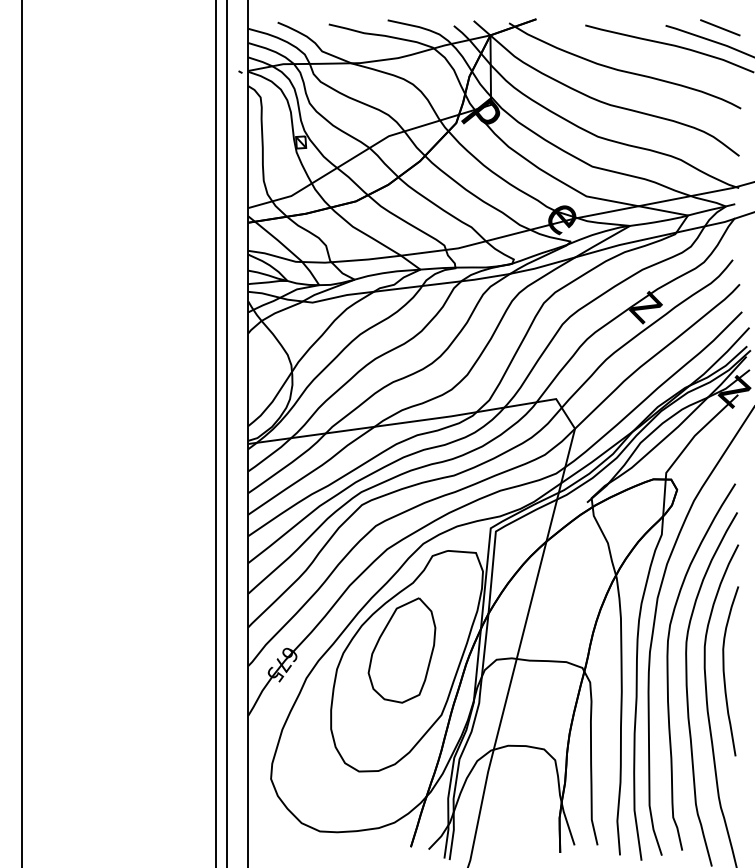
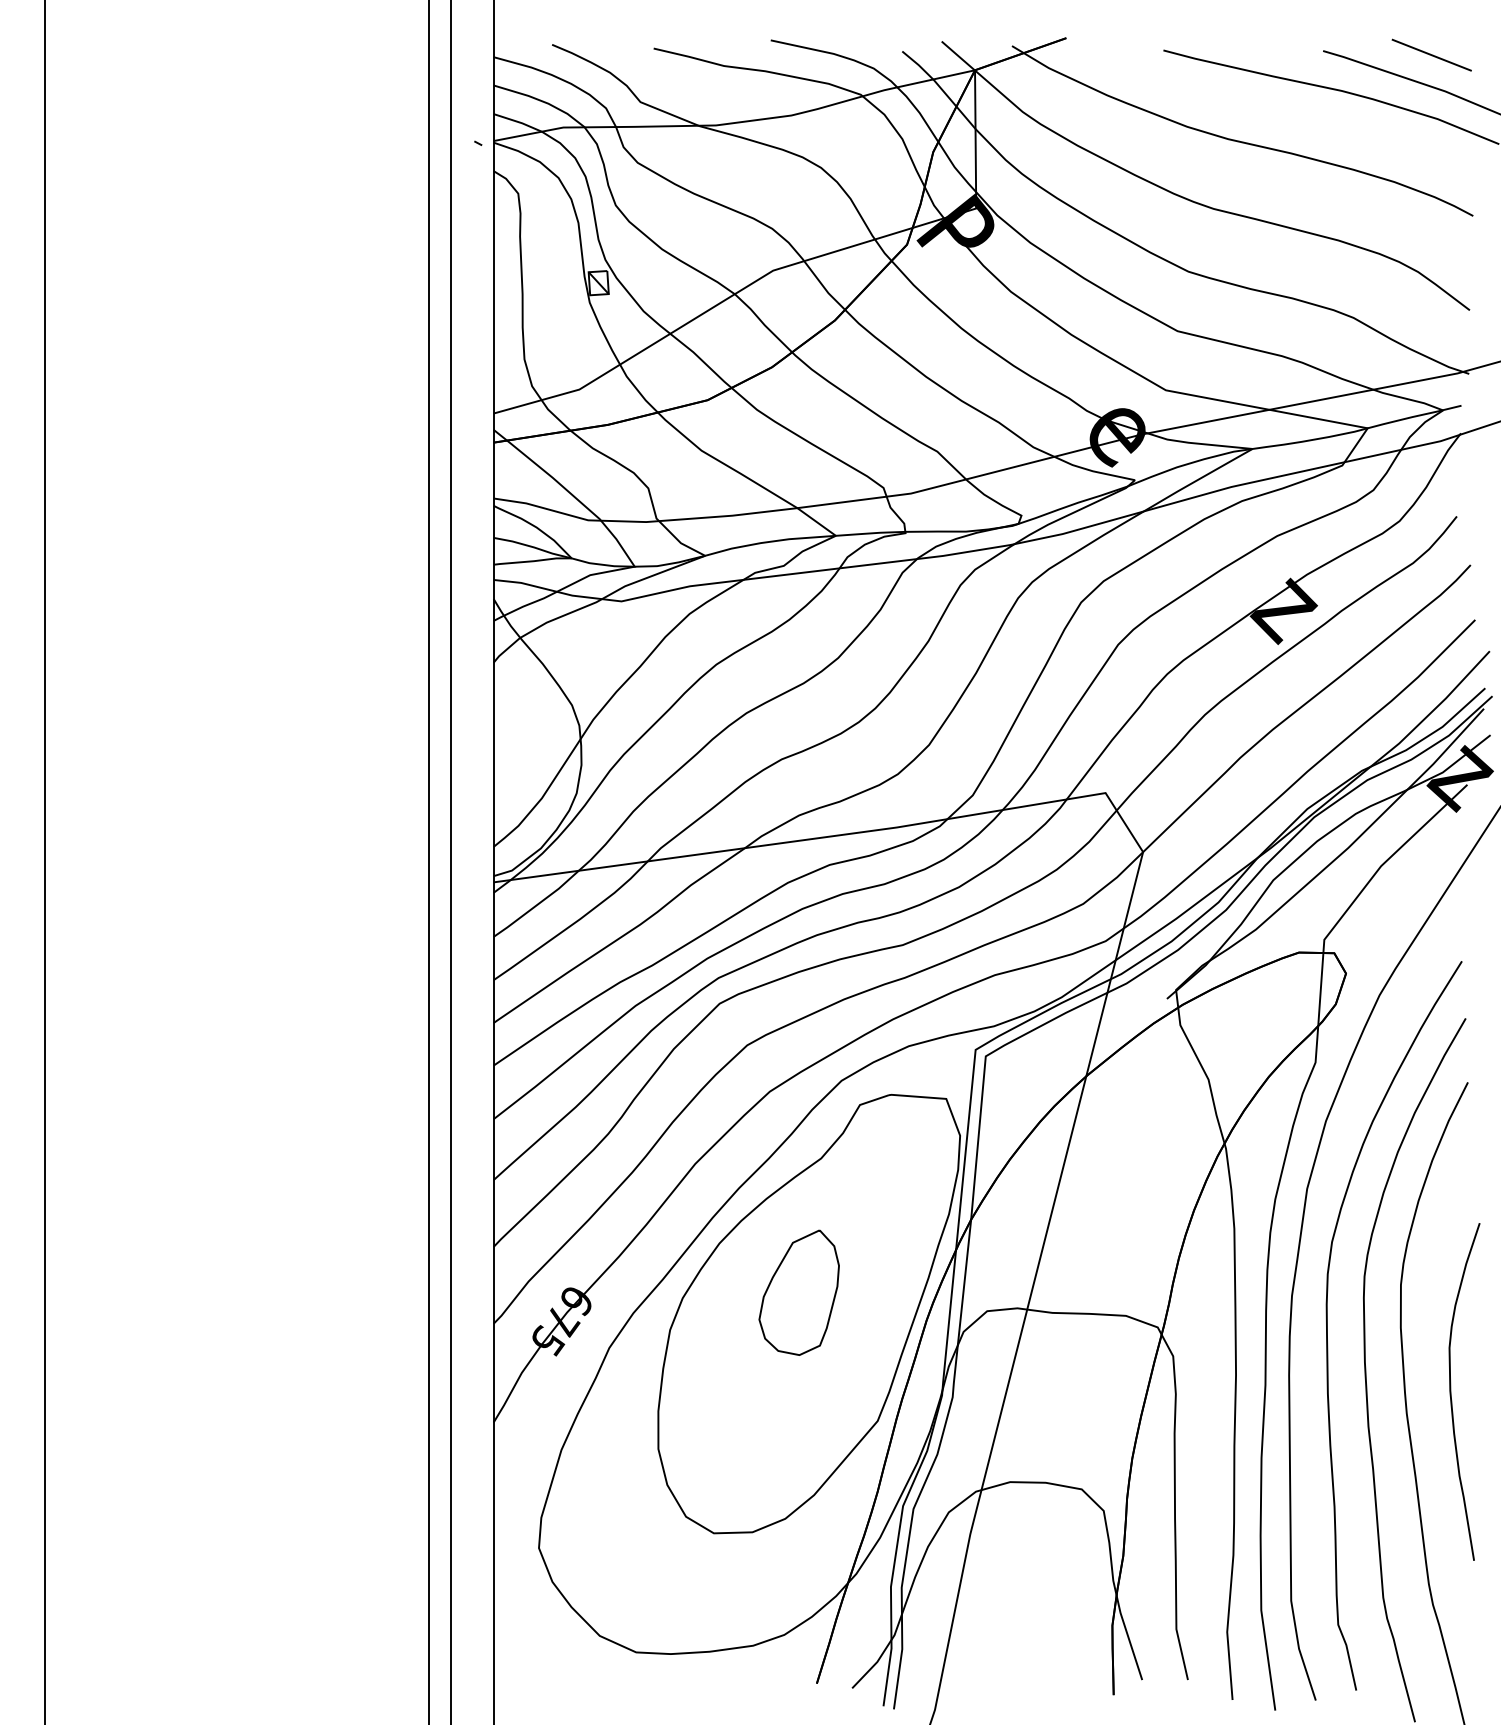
part: (401, 650) -> (798, 1292), size x0.6
curve: (724, 671) -> (1452, 1392), moved

